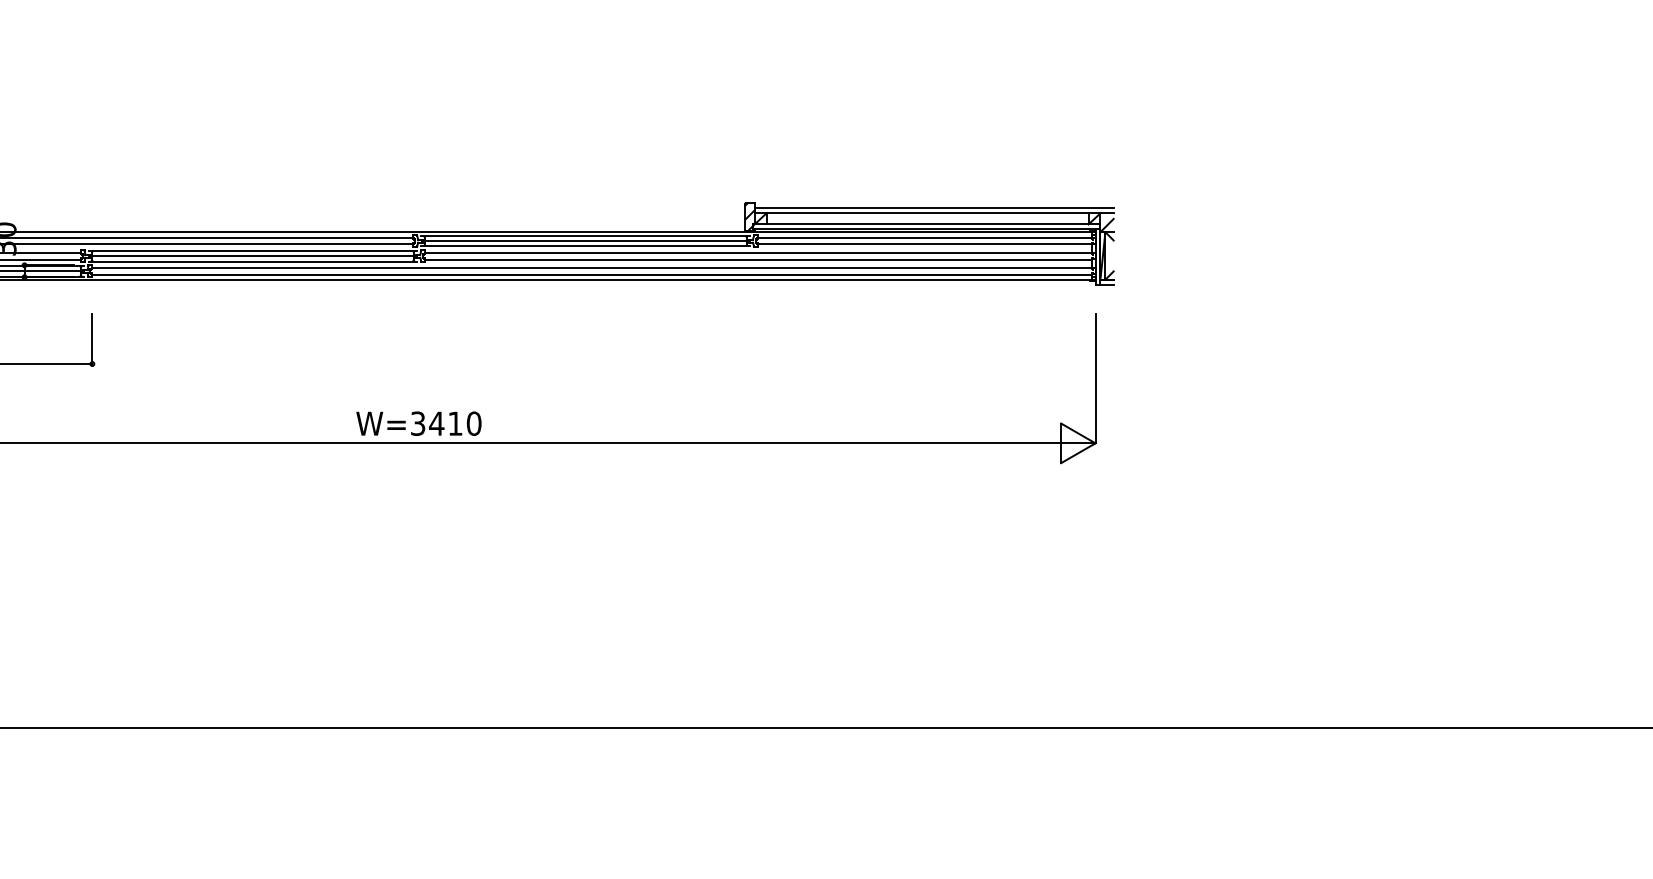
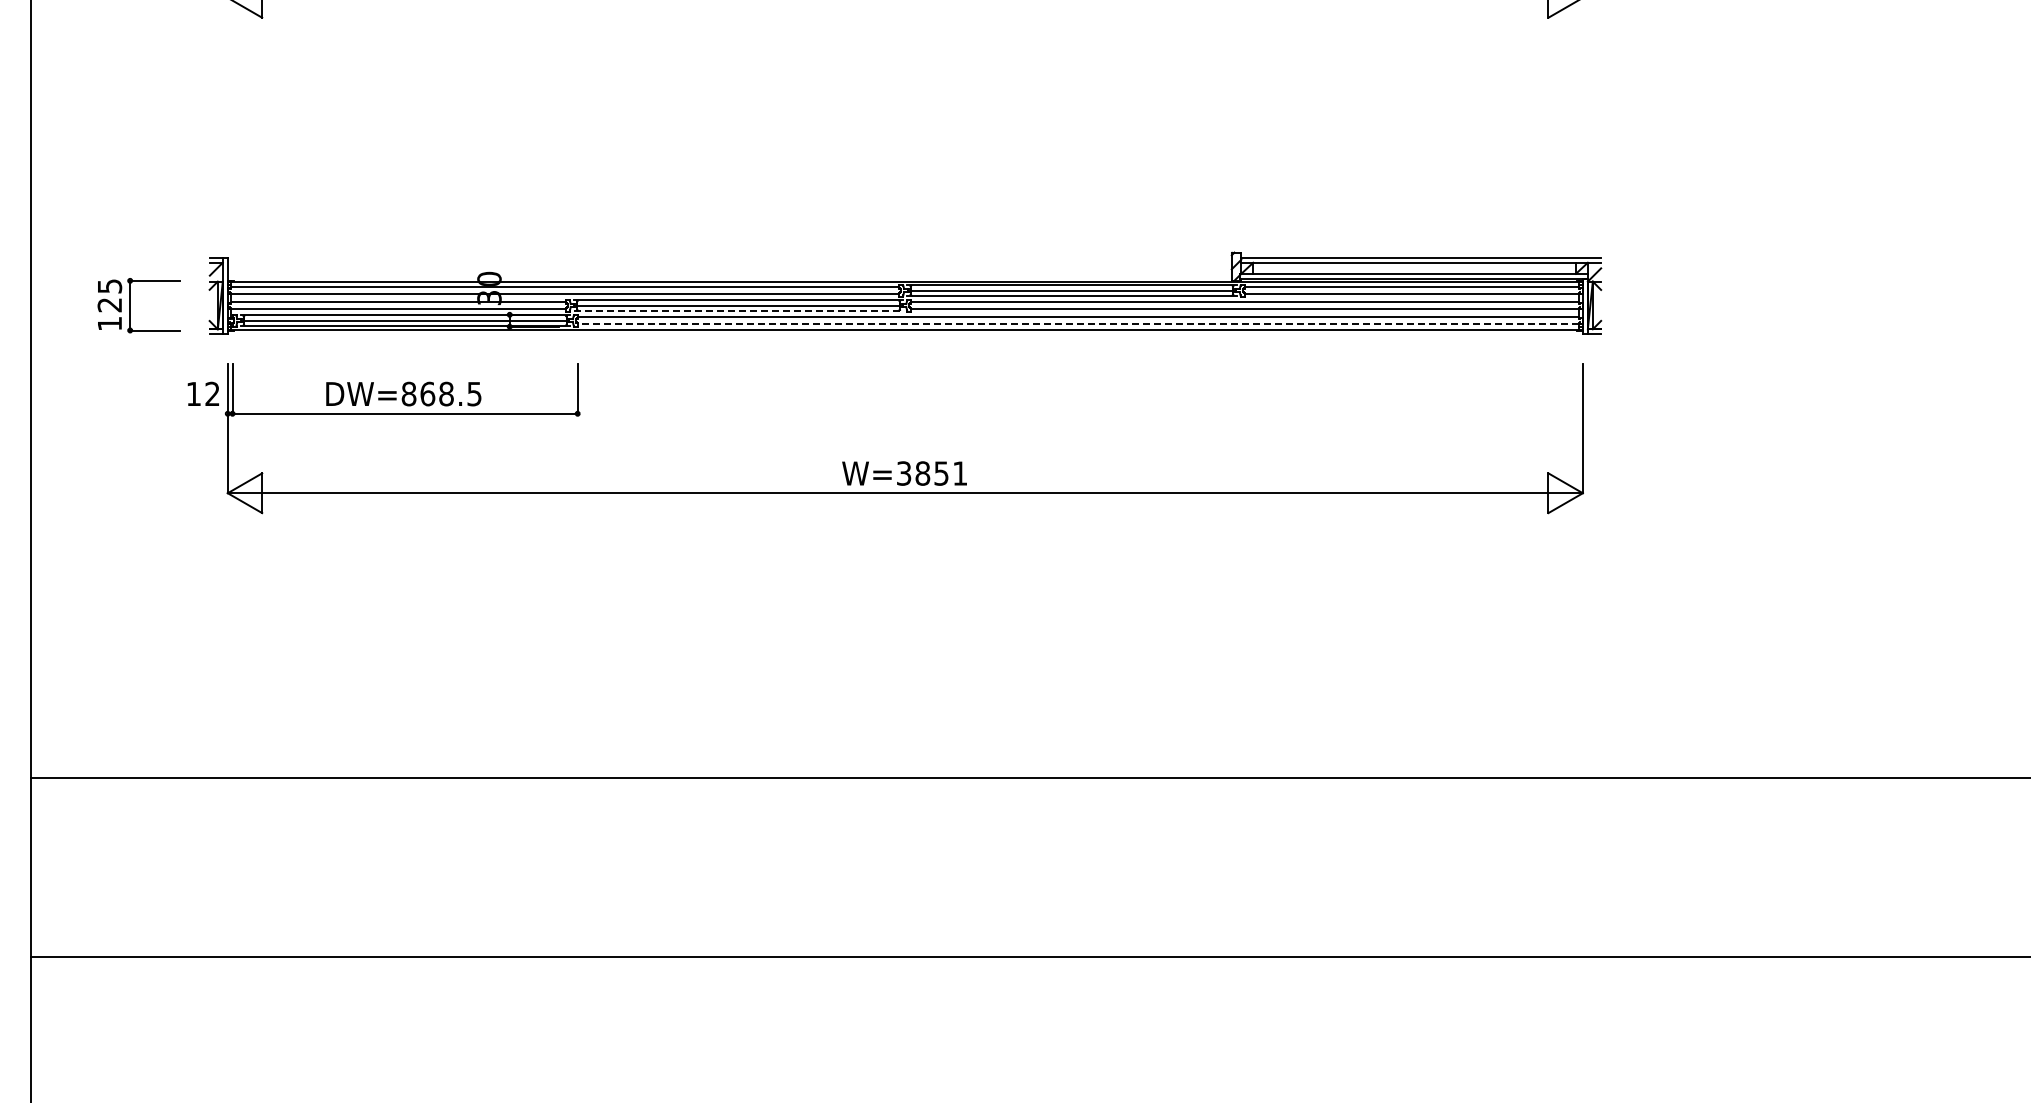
line: (252, 262) -> (738, 311), solid -> dashed
line: (592, 274) -> (1078, 324), solid -> dashed
text: (455, 423) -> (941, 473), W=3410 -> W=3851

